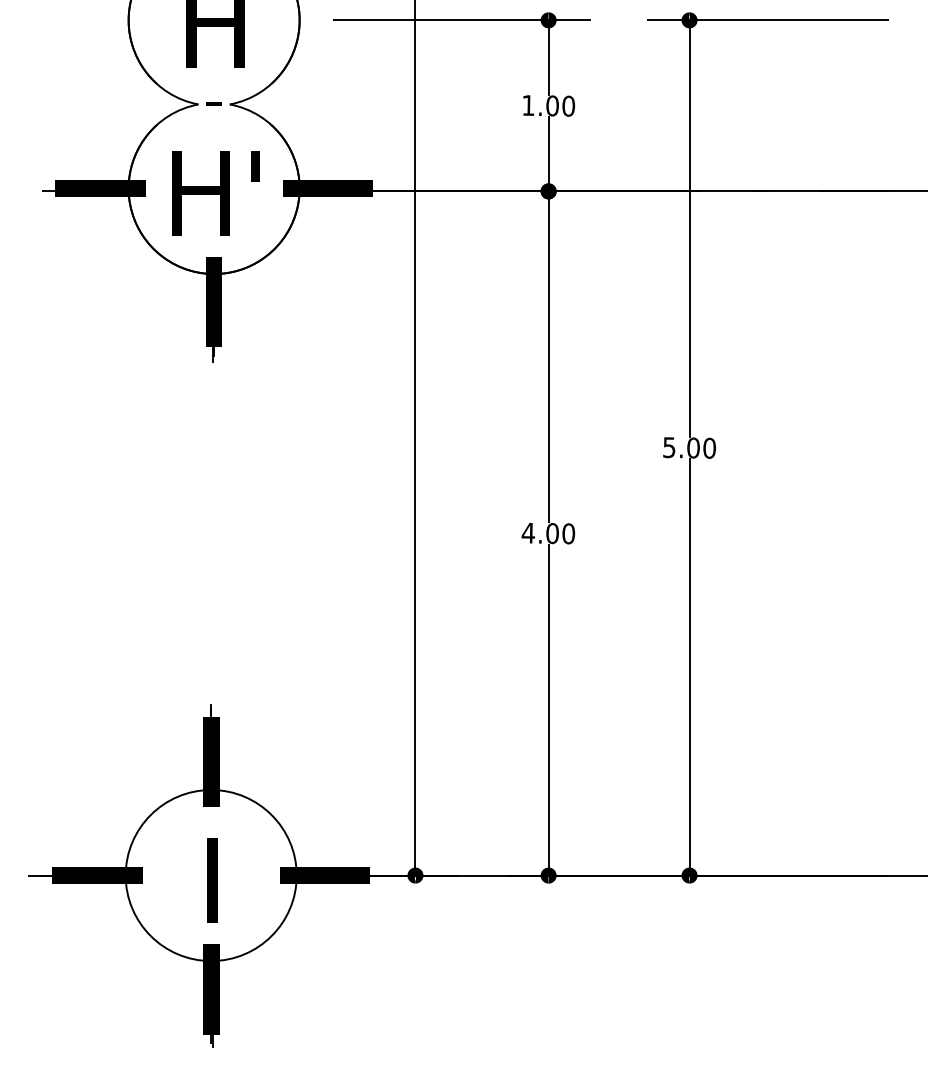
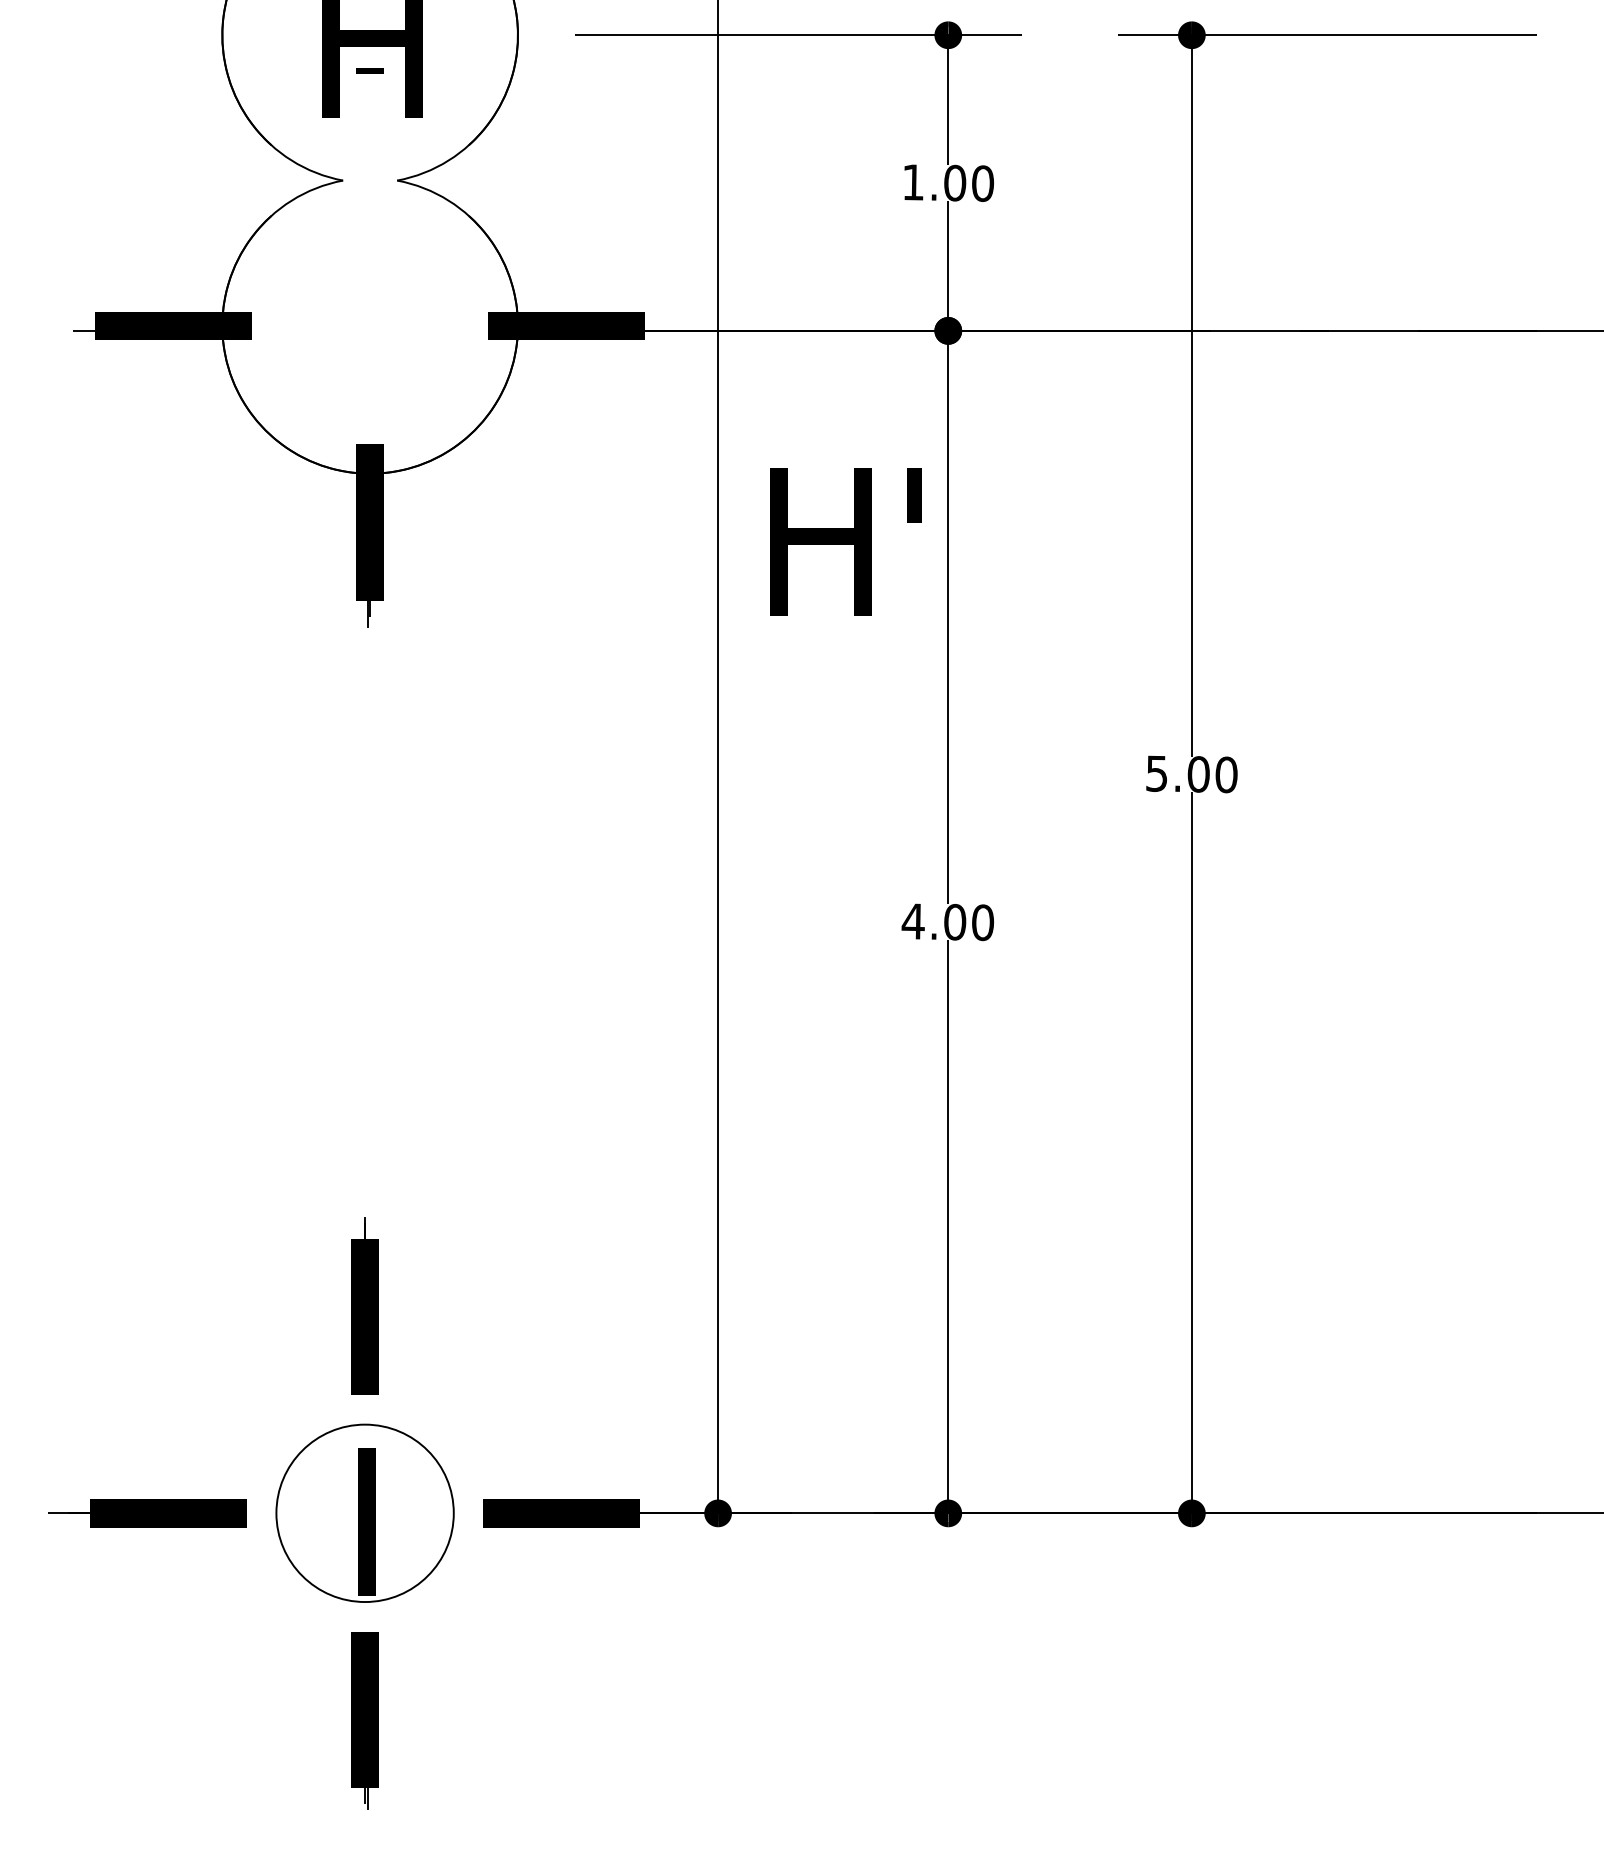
line: (213, 103) -> (369, 70), moved
text: (215, 193) -> (846, 541), moved
circle: (210, 875) -> (363, 1513), size x0.6

